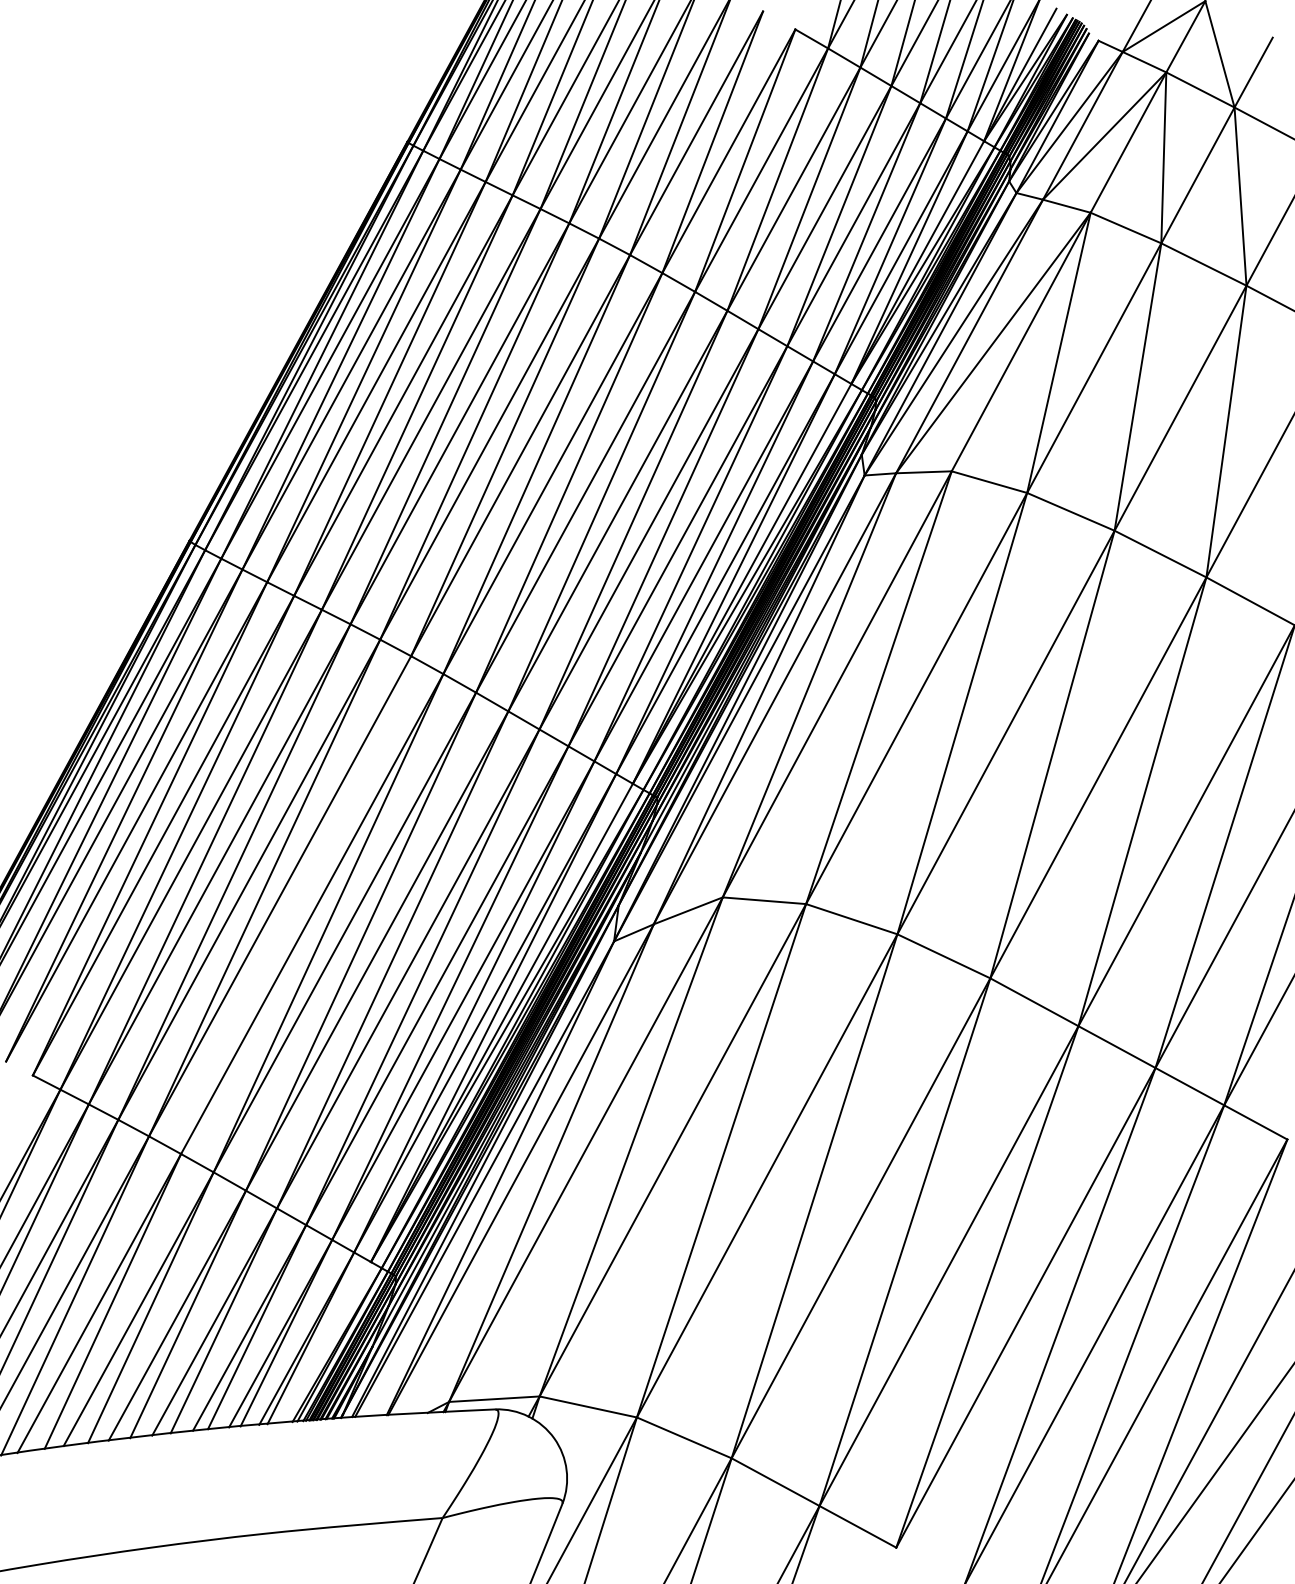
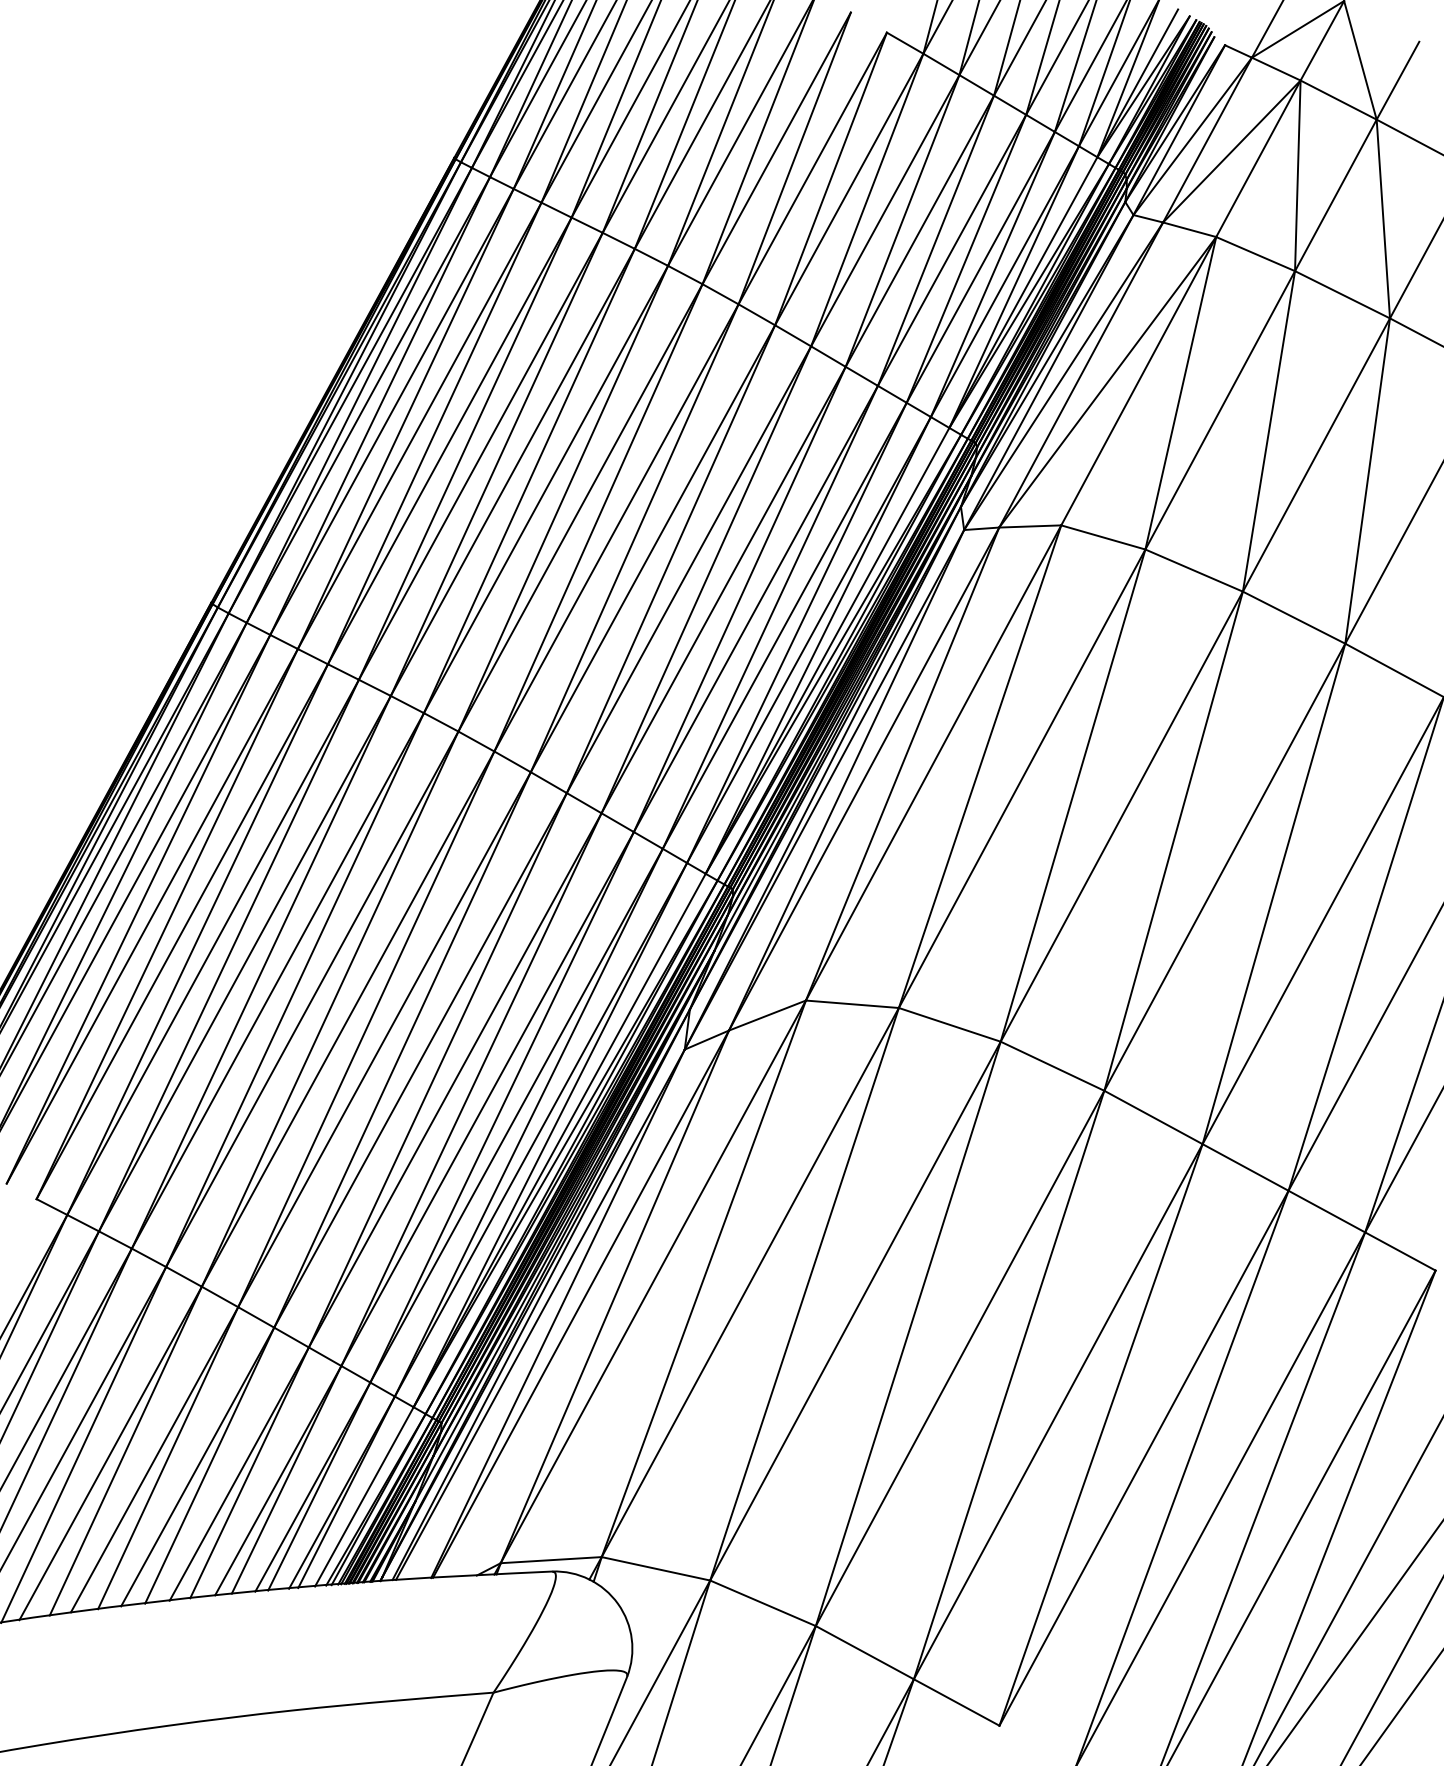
line: (296, 905) -> (330, 1009), added
line: (326, 1342) -> (364, 1496), added

